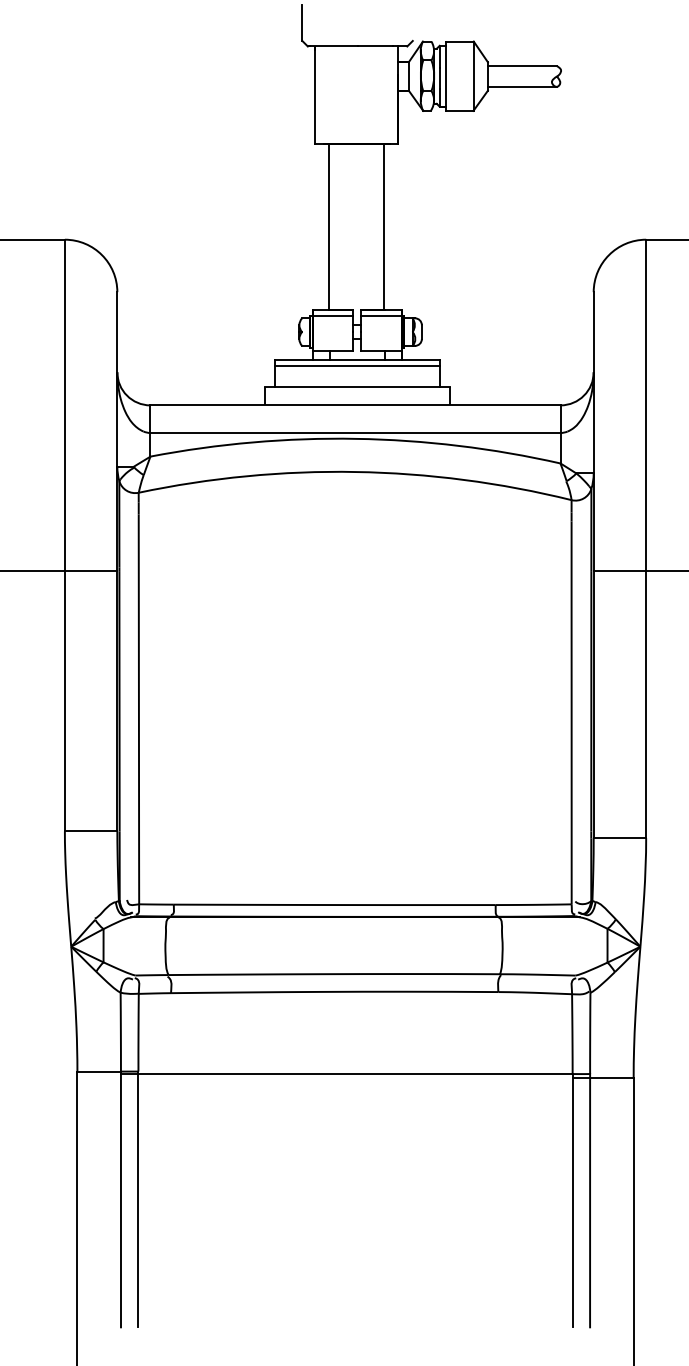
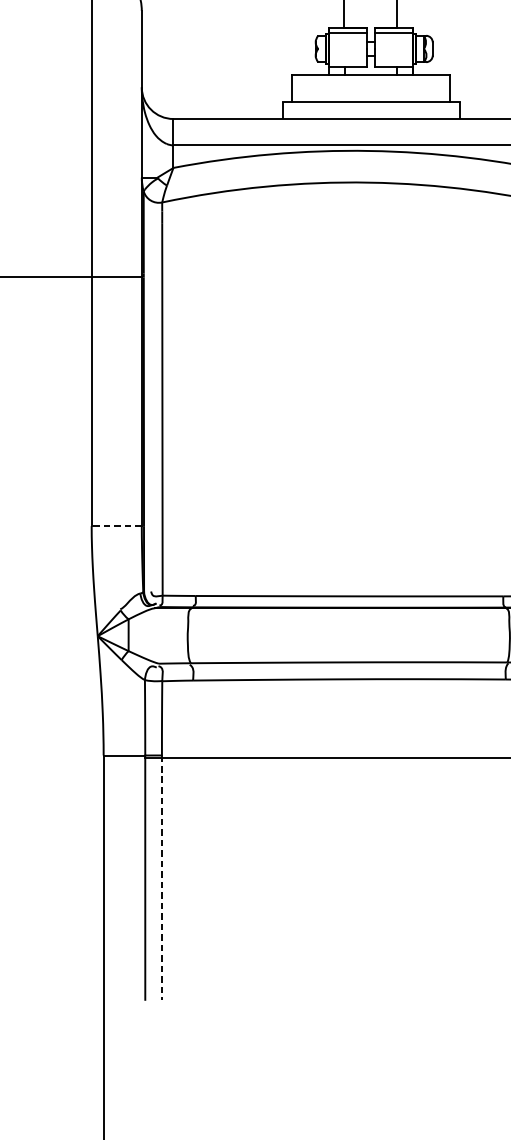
line: (357, 366) -> (371, 81), removed
line: (90, 831) -> (116, 526), solid -> dashed
line: (138, 1199) -> (162, 877), solid -> dashed

